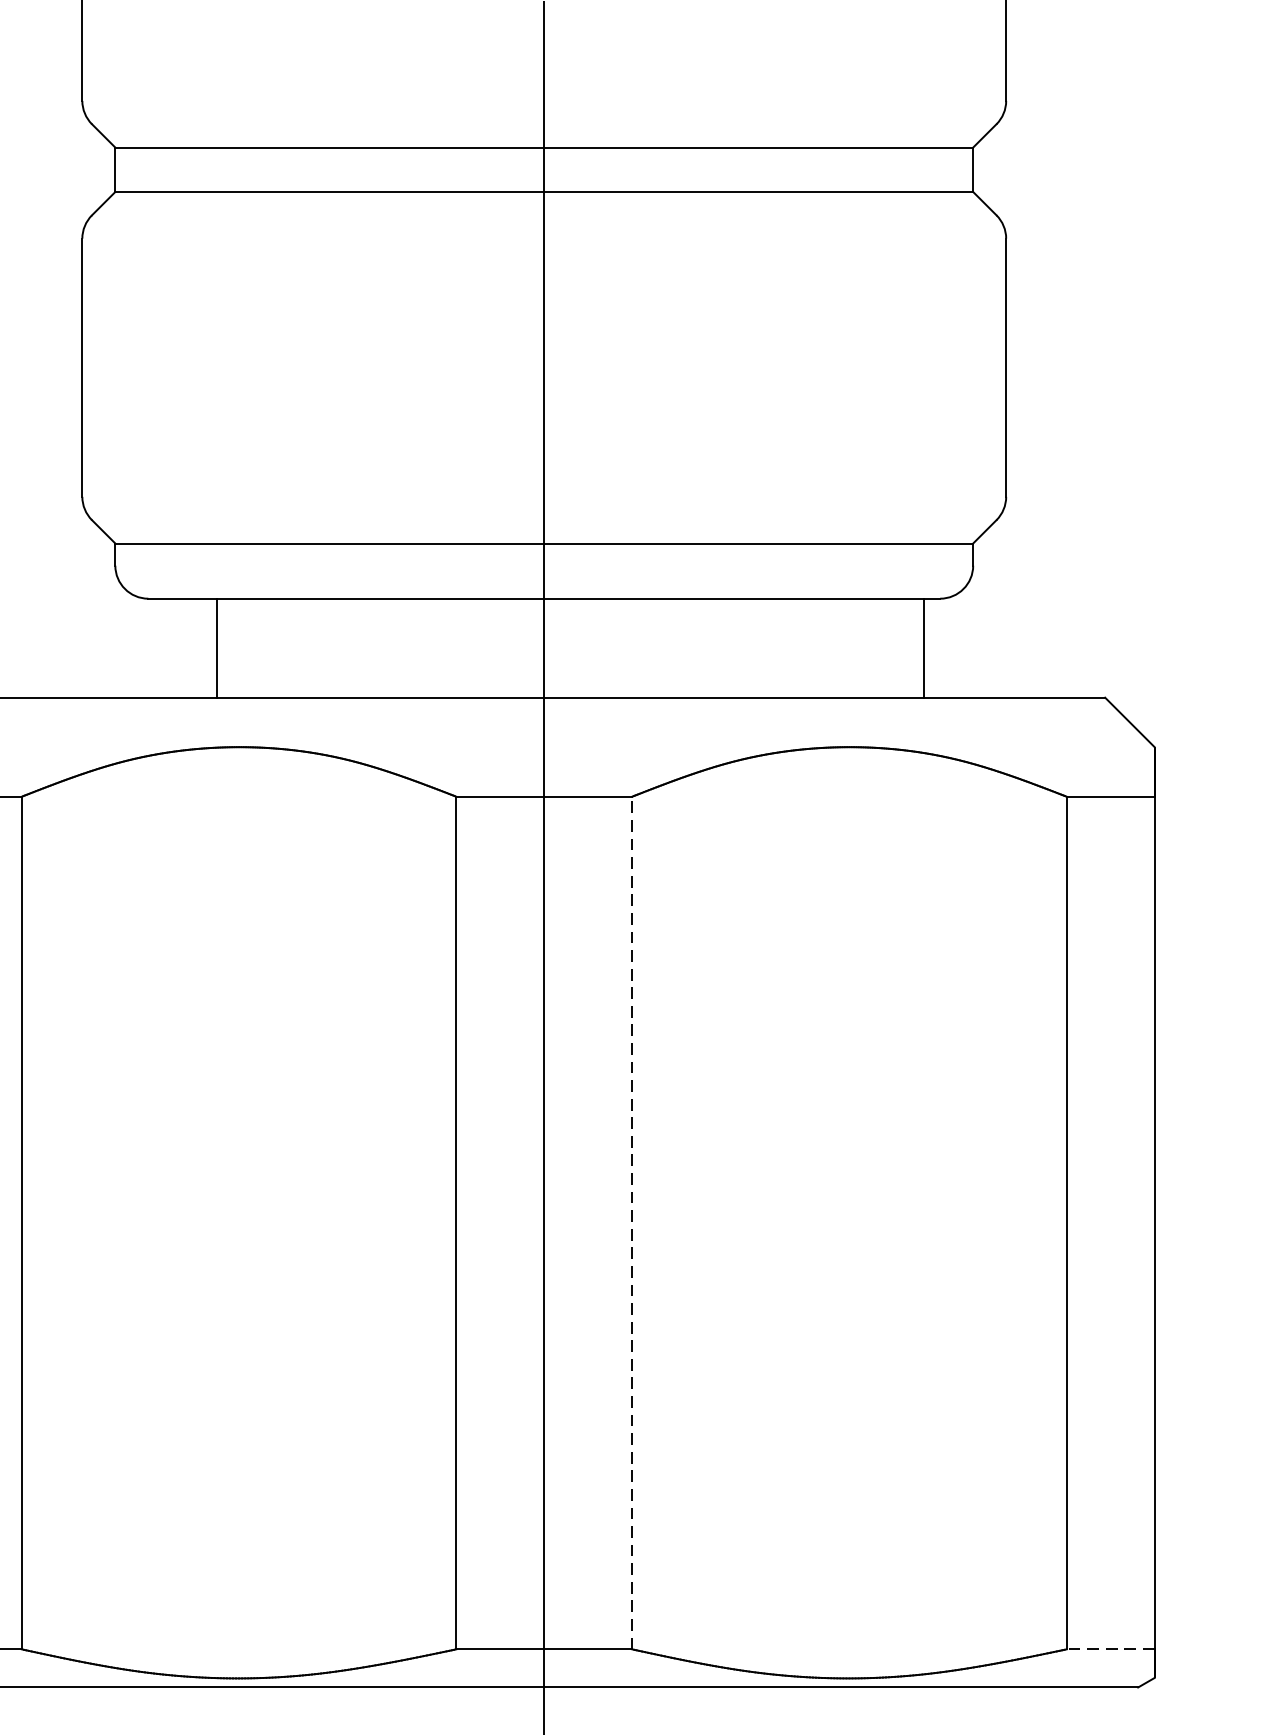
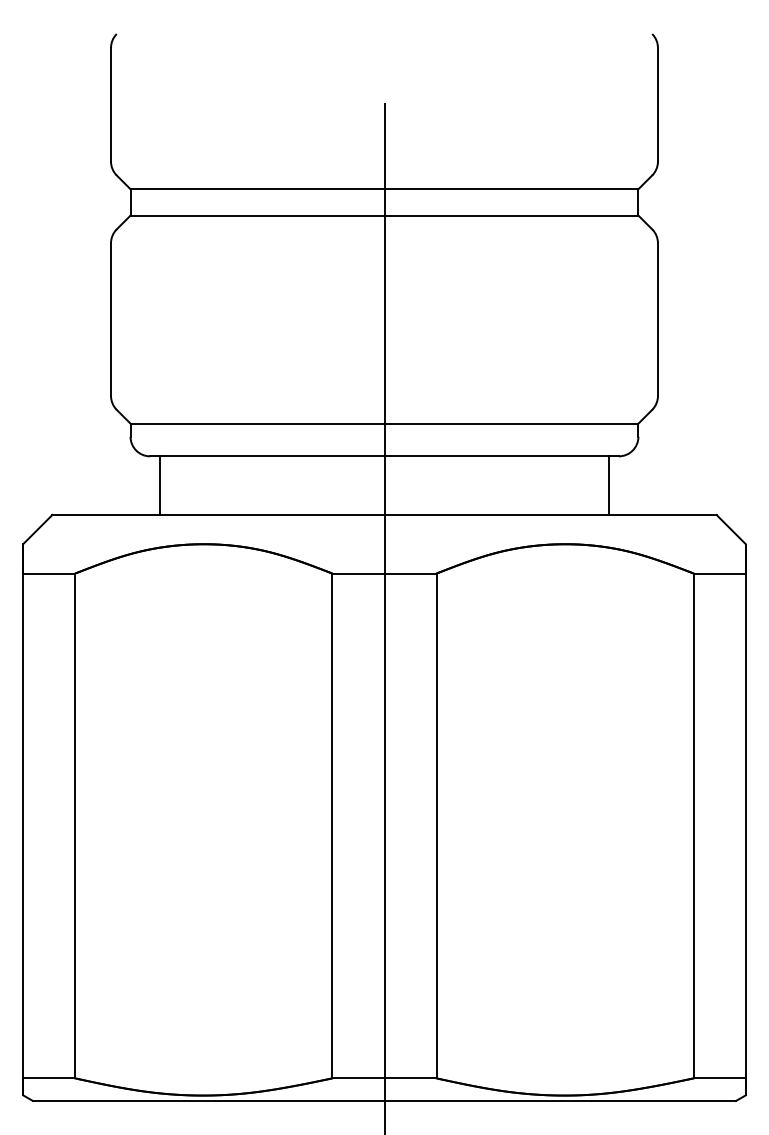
line: (216, 647) -> (159, 485), moved
line: (632, 1222) -> (436, 825), dashed -> solid
line: (1110, 1649) -> (719, 1078), dashed -> solid

